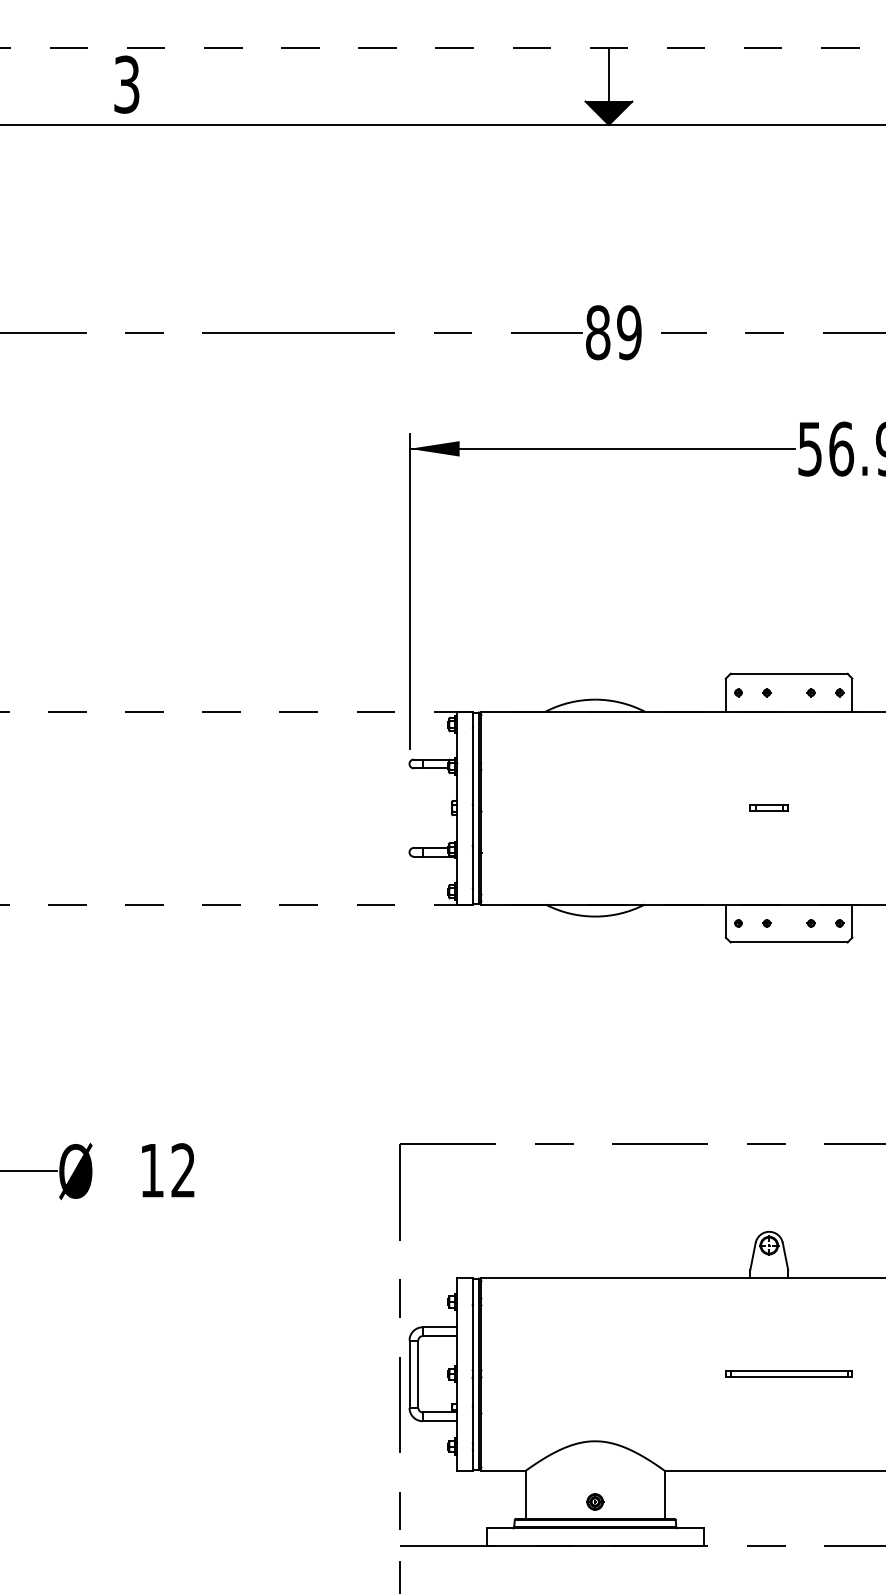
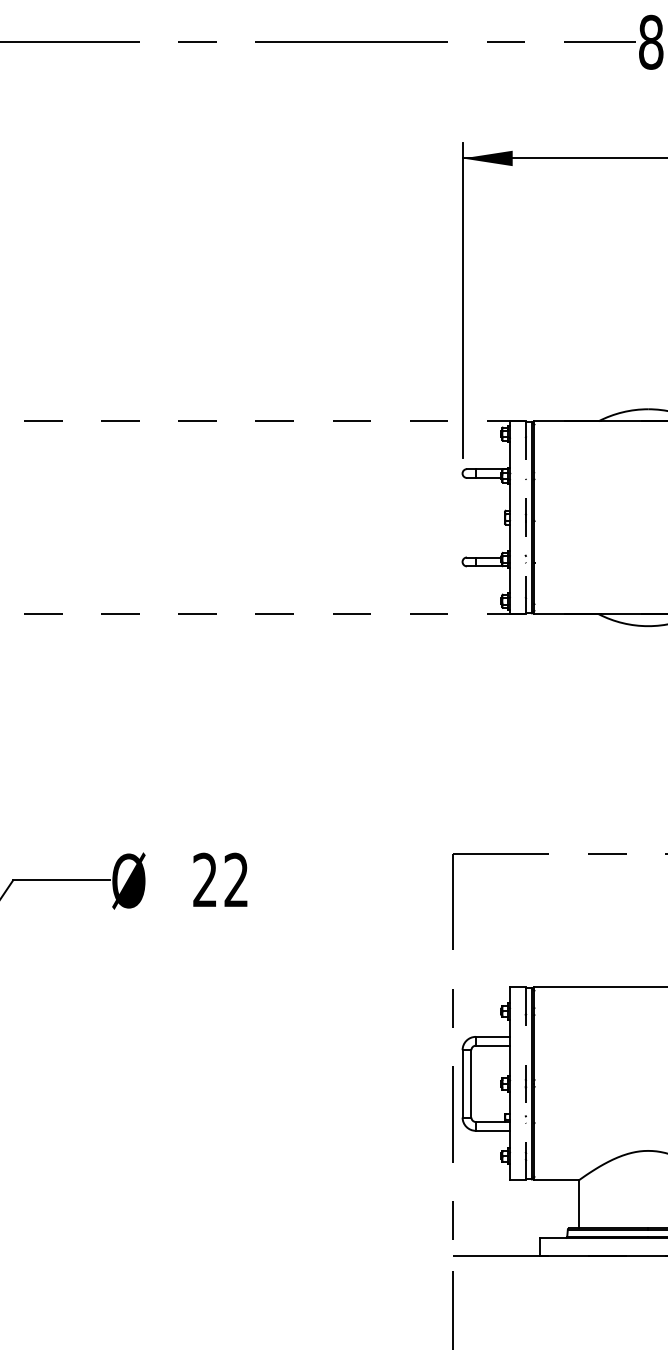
line: (472, 807) -> (525, 517), solid -> dashed
text: (151, 1170) -> (204, 880), 12 -> 22
line: (472, 1373) -> (525, 1083), solid -> dashed
part: (595, 1501) -> (648, 1211), removed

